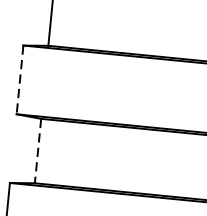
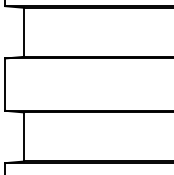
line: (20, 81) -> (5, 85), dashed -> solid
line: (38, 150) -> (24, 136), dashed -> solid

